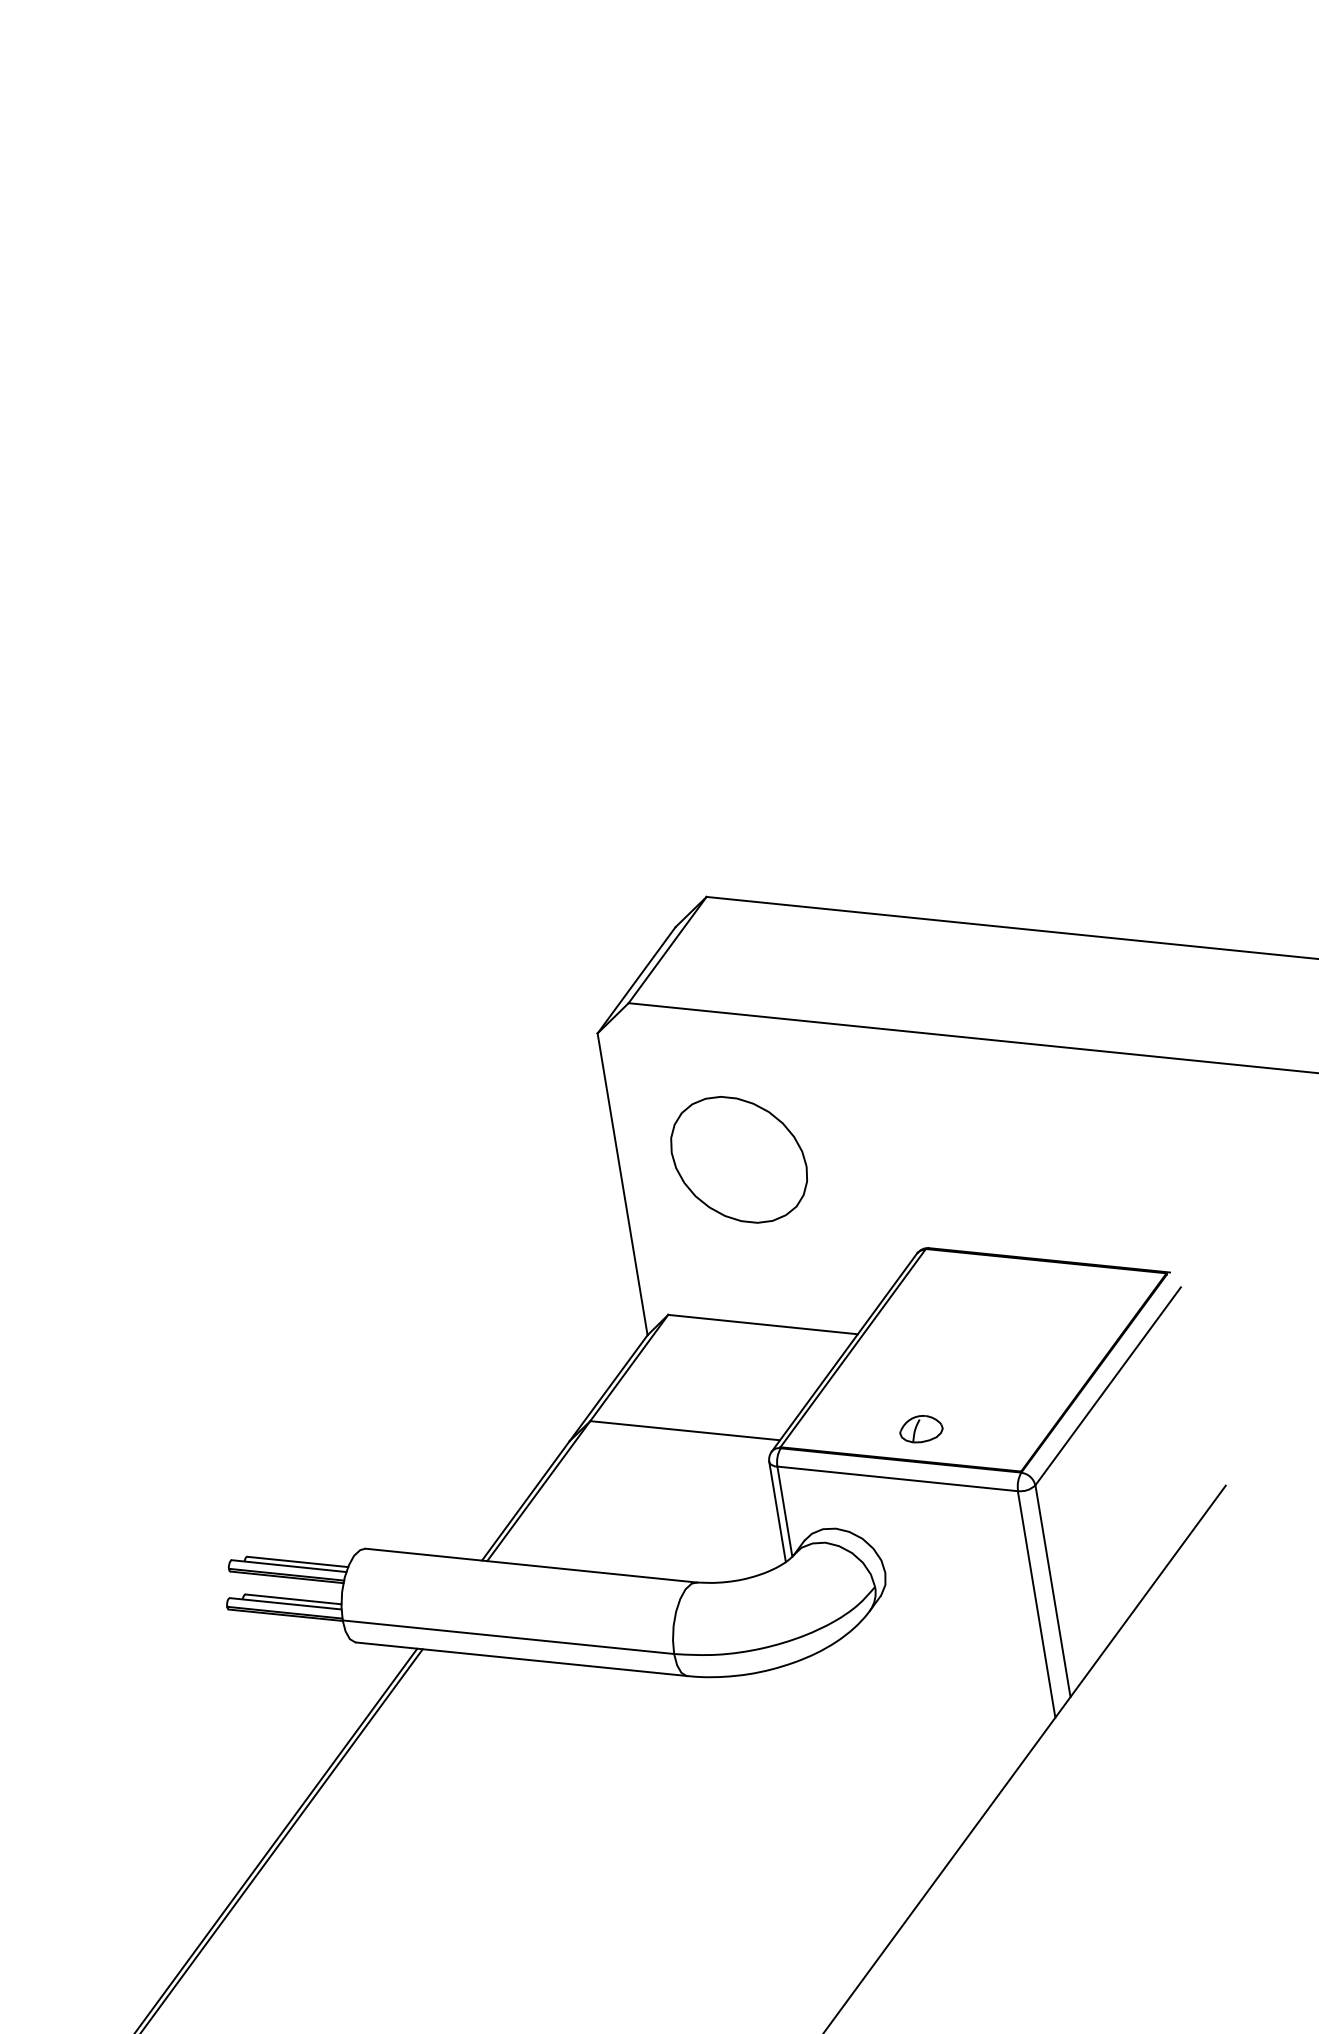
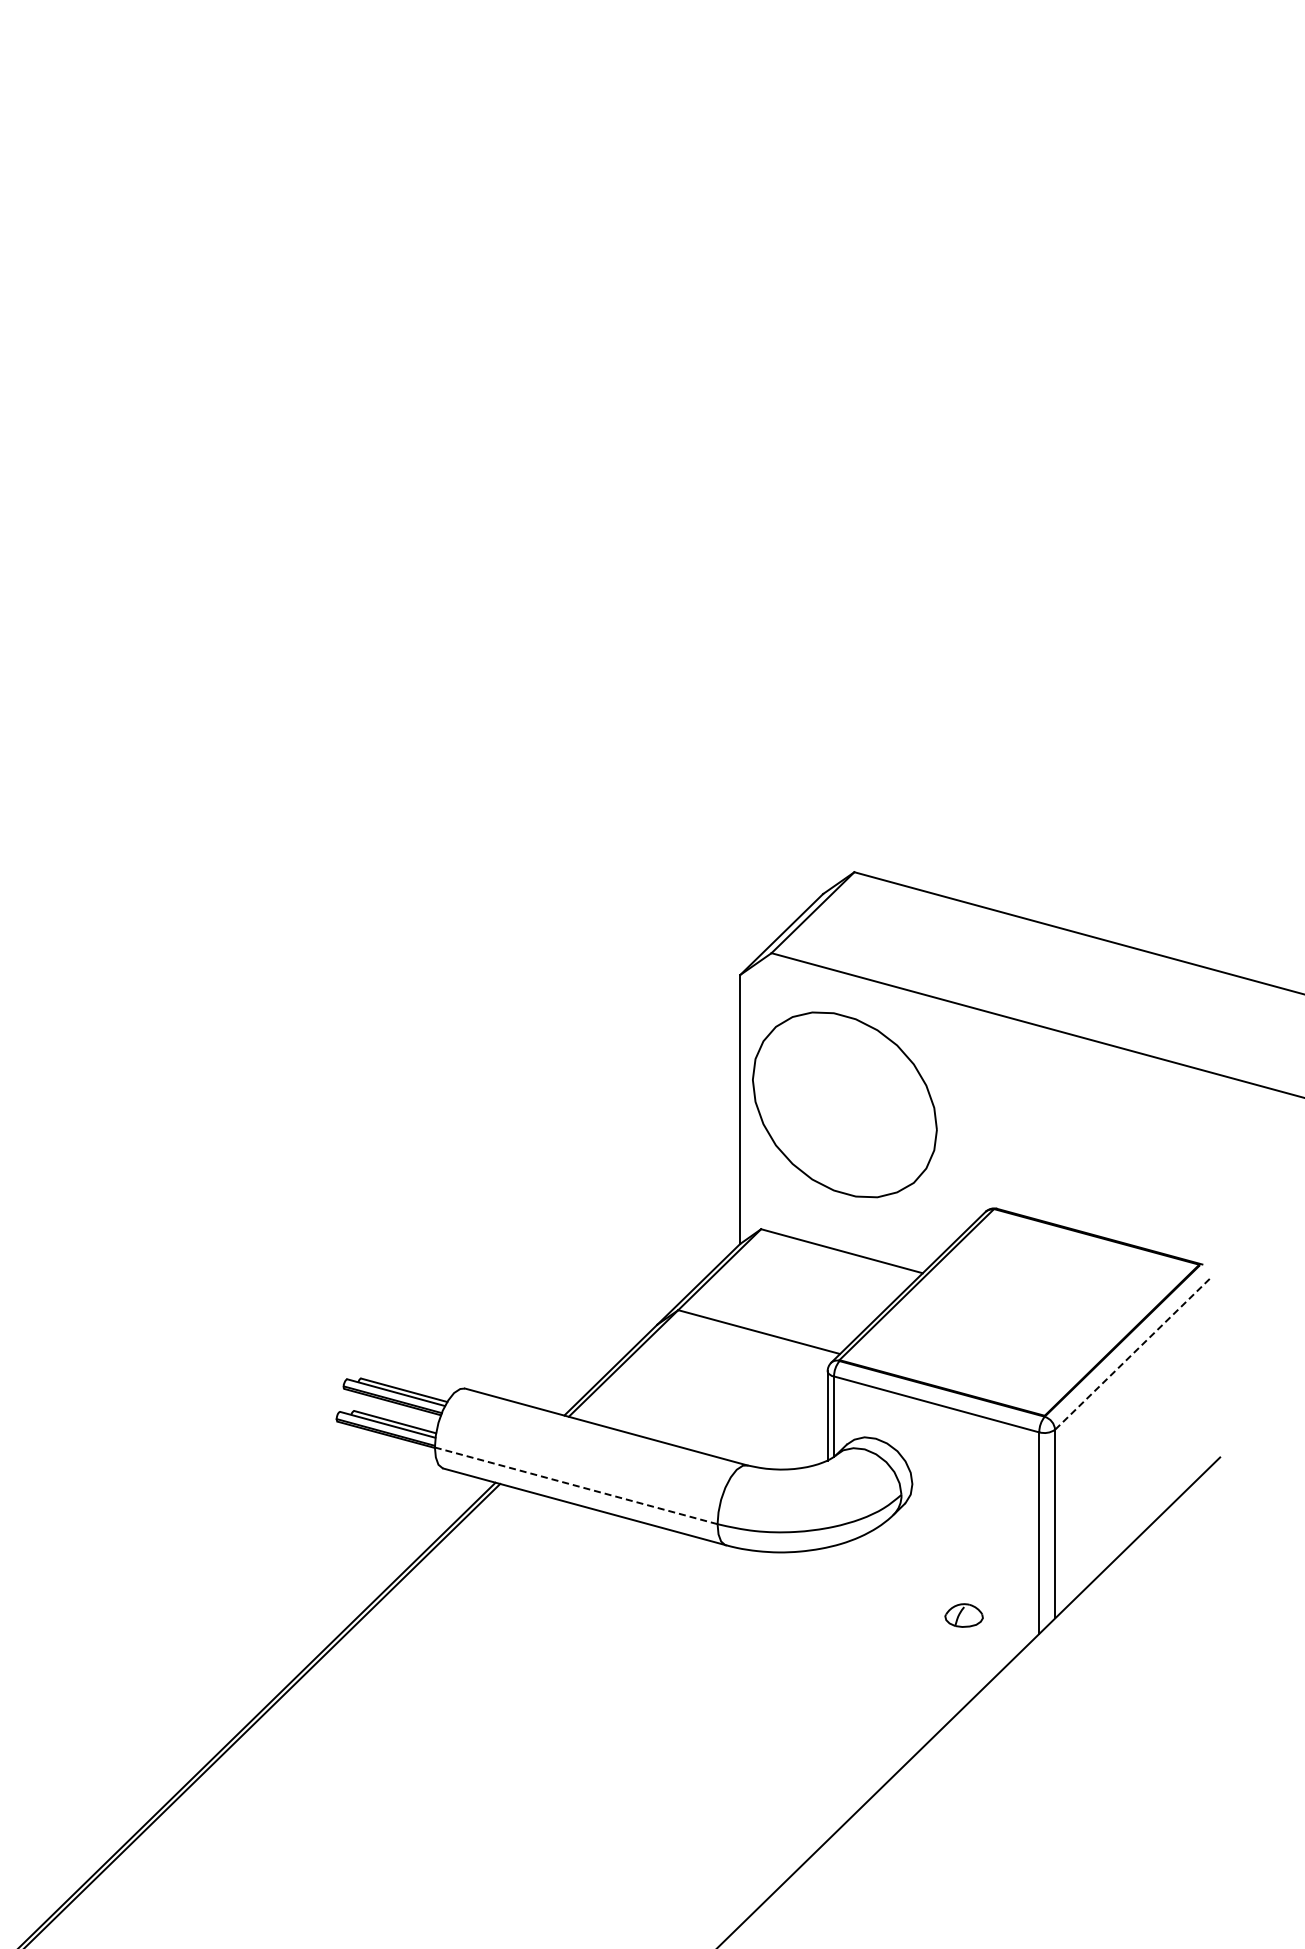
part: (738, 1159) -> (844, 1104), size x1.6
line: (1108, 1386) -> (1132, 1354), solid -> dashed
part: (920, 1429) -> (963, 1615), moved
line: (507, 1636) -> (575, 1485), solid -> dashed

